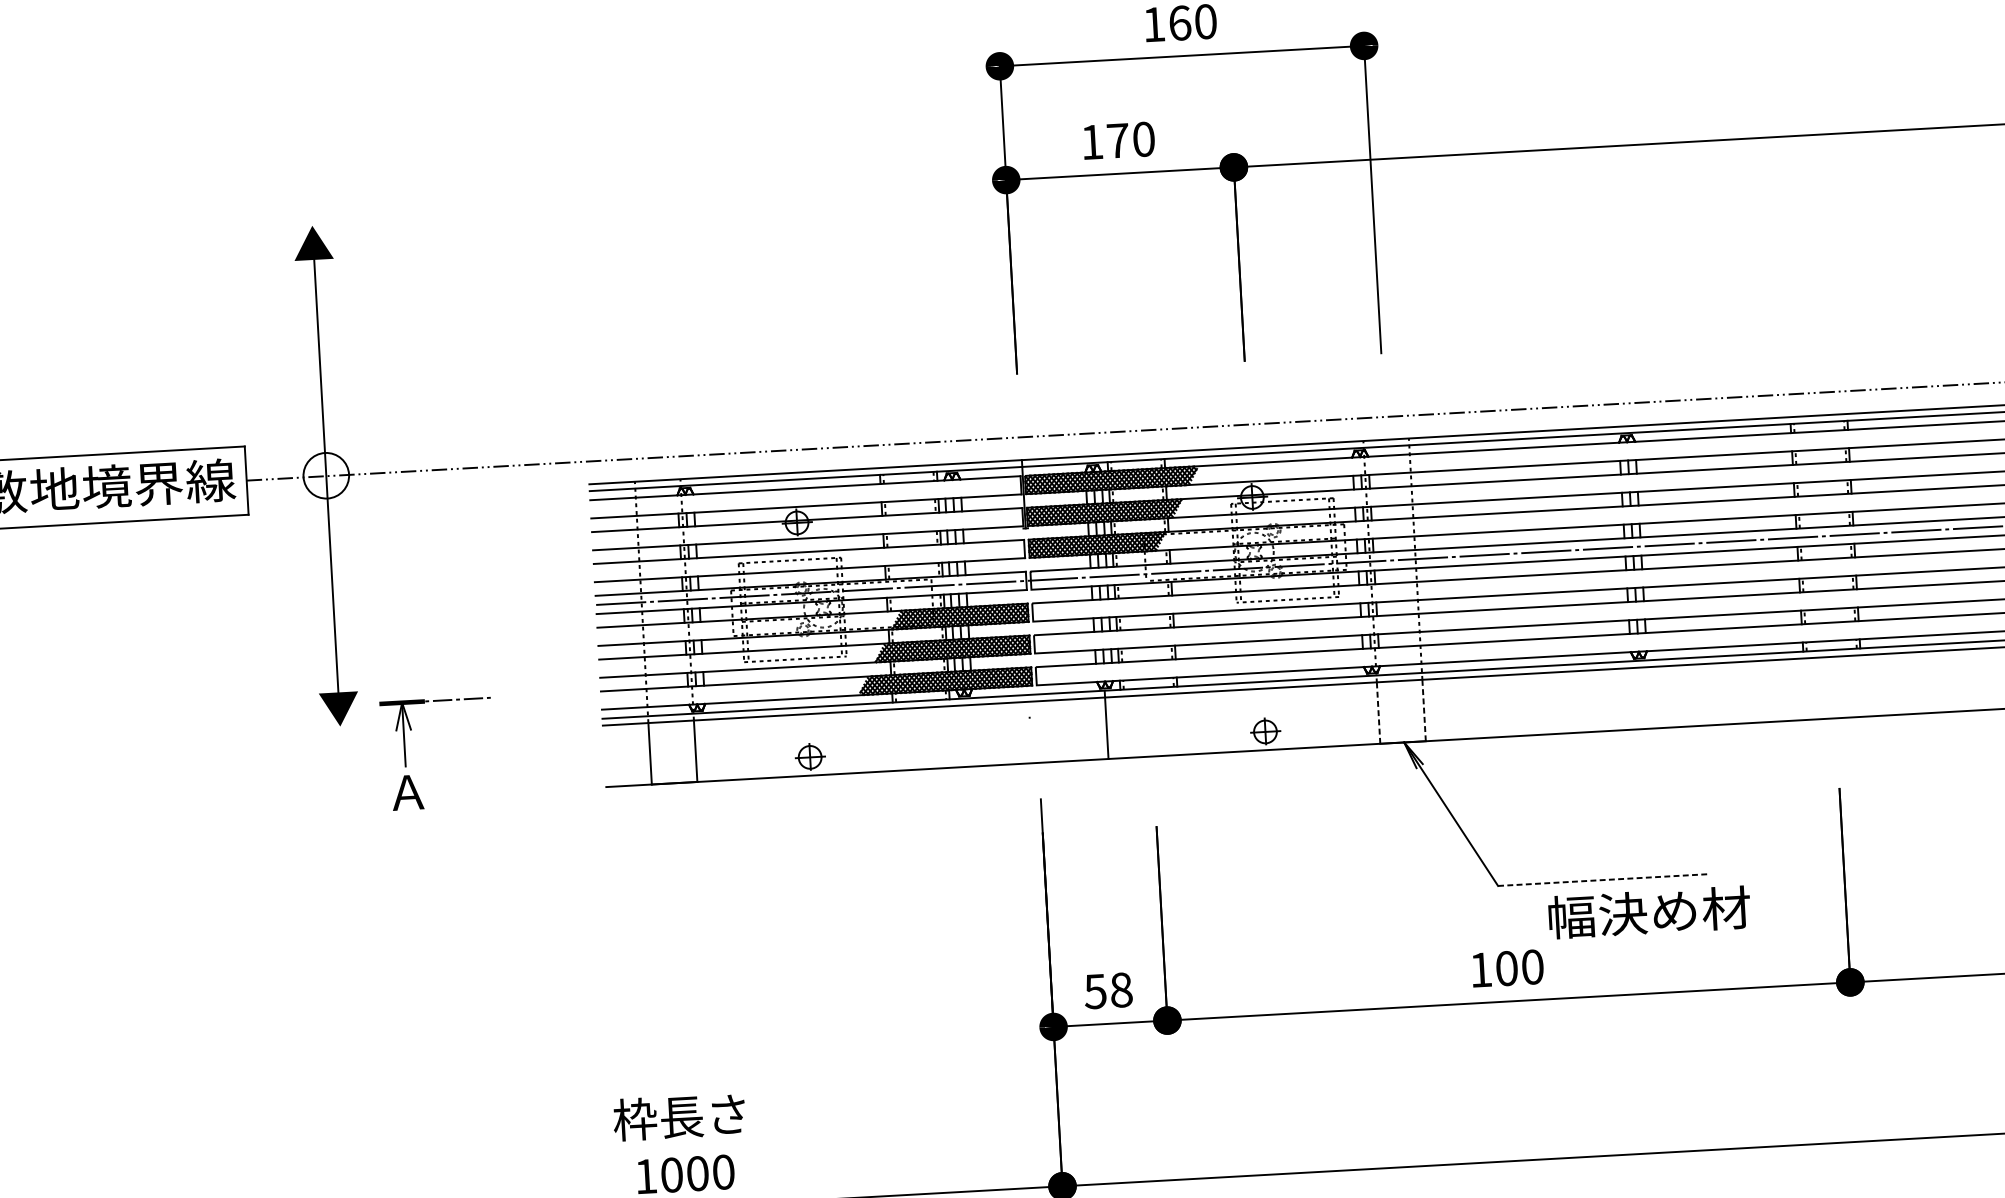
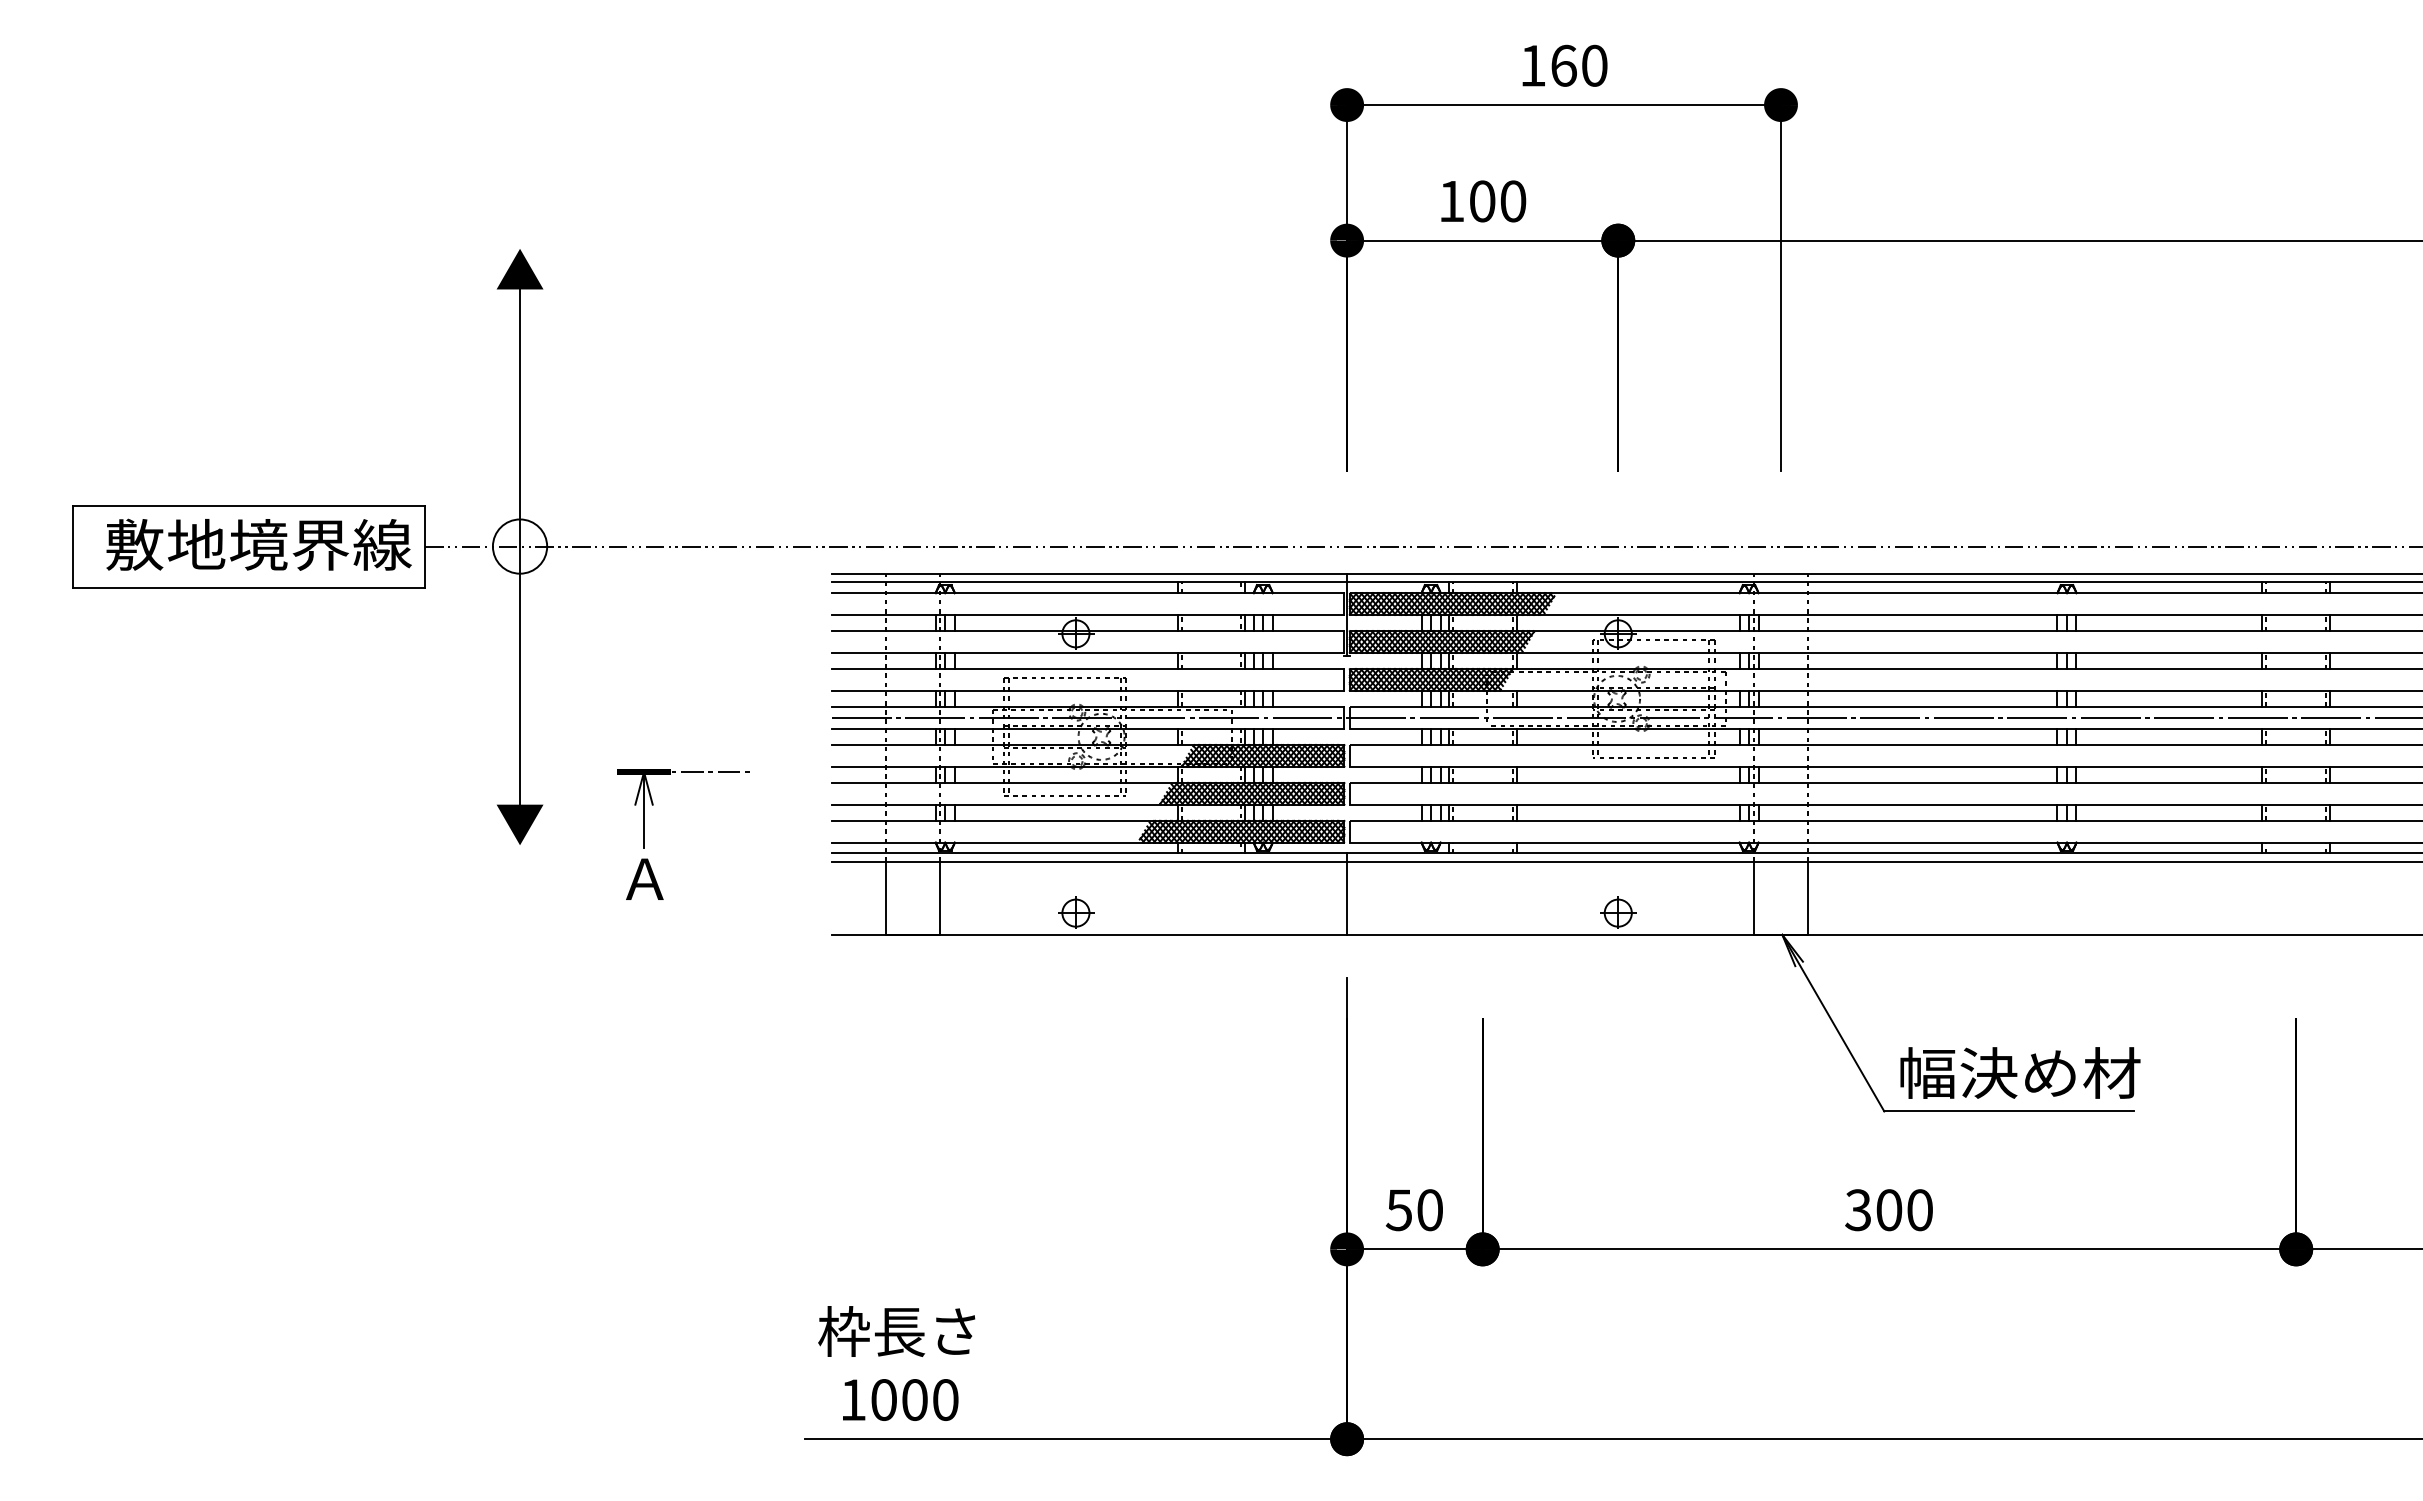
text: (1118, 140) -> (1482, 201), 170 -> 100
line: (1424, 710) -> (1808, 898), dashed -> solid
line: (1378, 713) -> (1753, 898), dashed -> solid
line: (1106, 724) -> (1347, 893), moved
part: (405, 755) -> (644, 834), moved
line: (1603, 880) -> (2009, 1111), dashed -> solid
text: (1649, 912) -> (2020, 1072), moved
text: (1480, 970) -> (1857, 1210), 100 -> 300
text: (1121, 989) -> (1430, 1209), 58 -> 50

